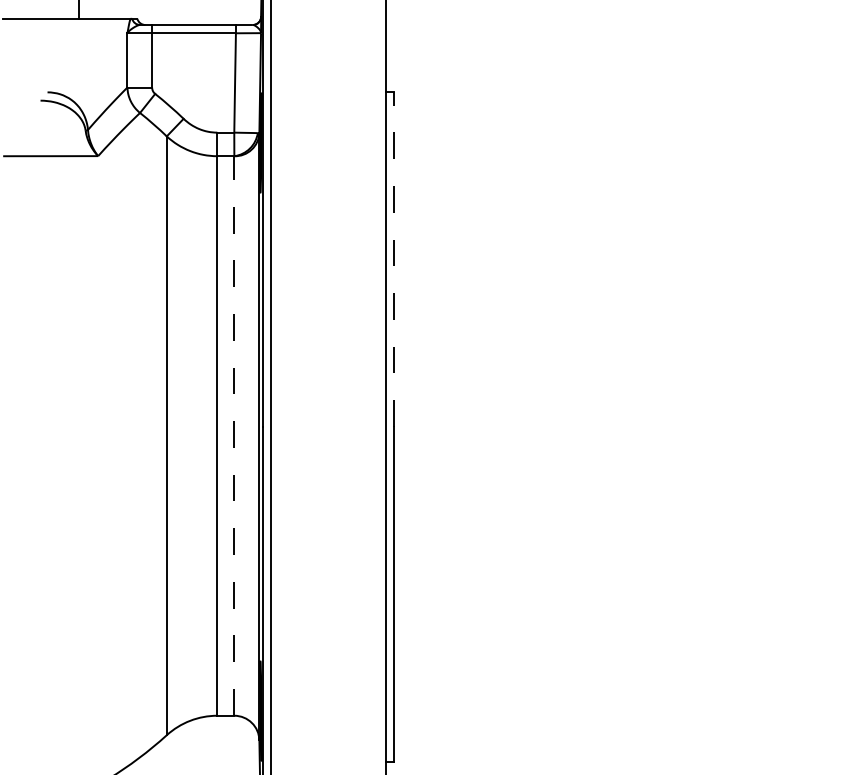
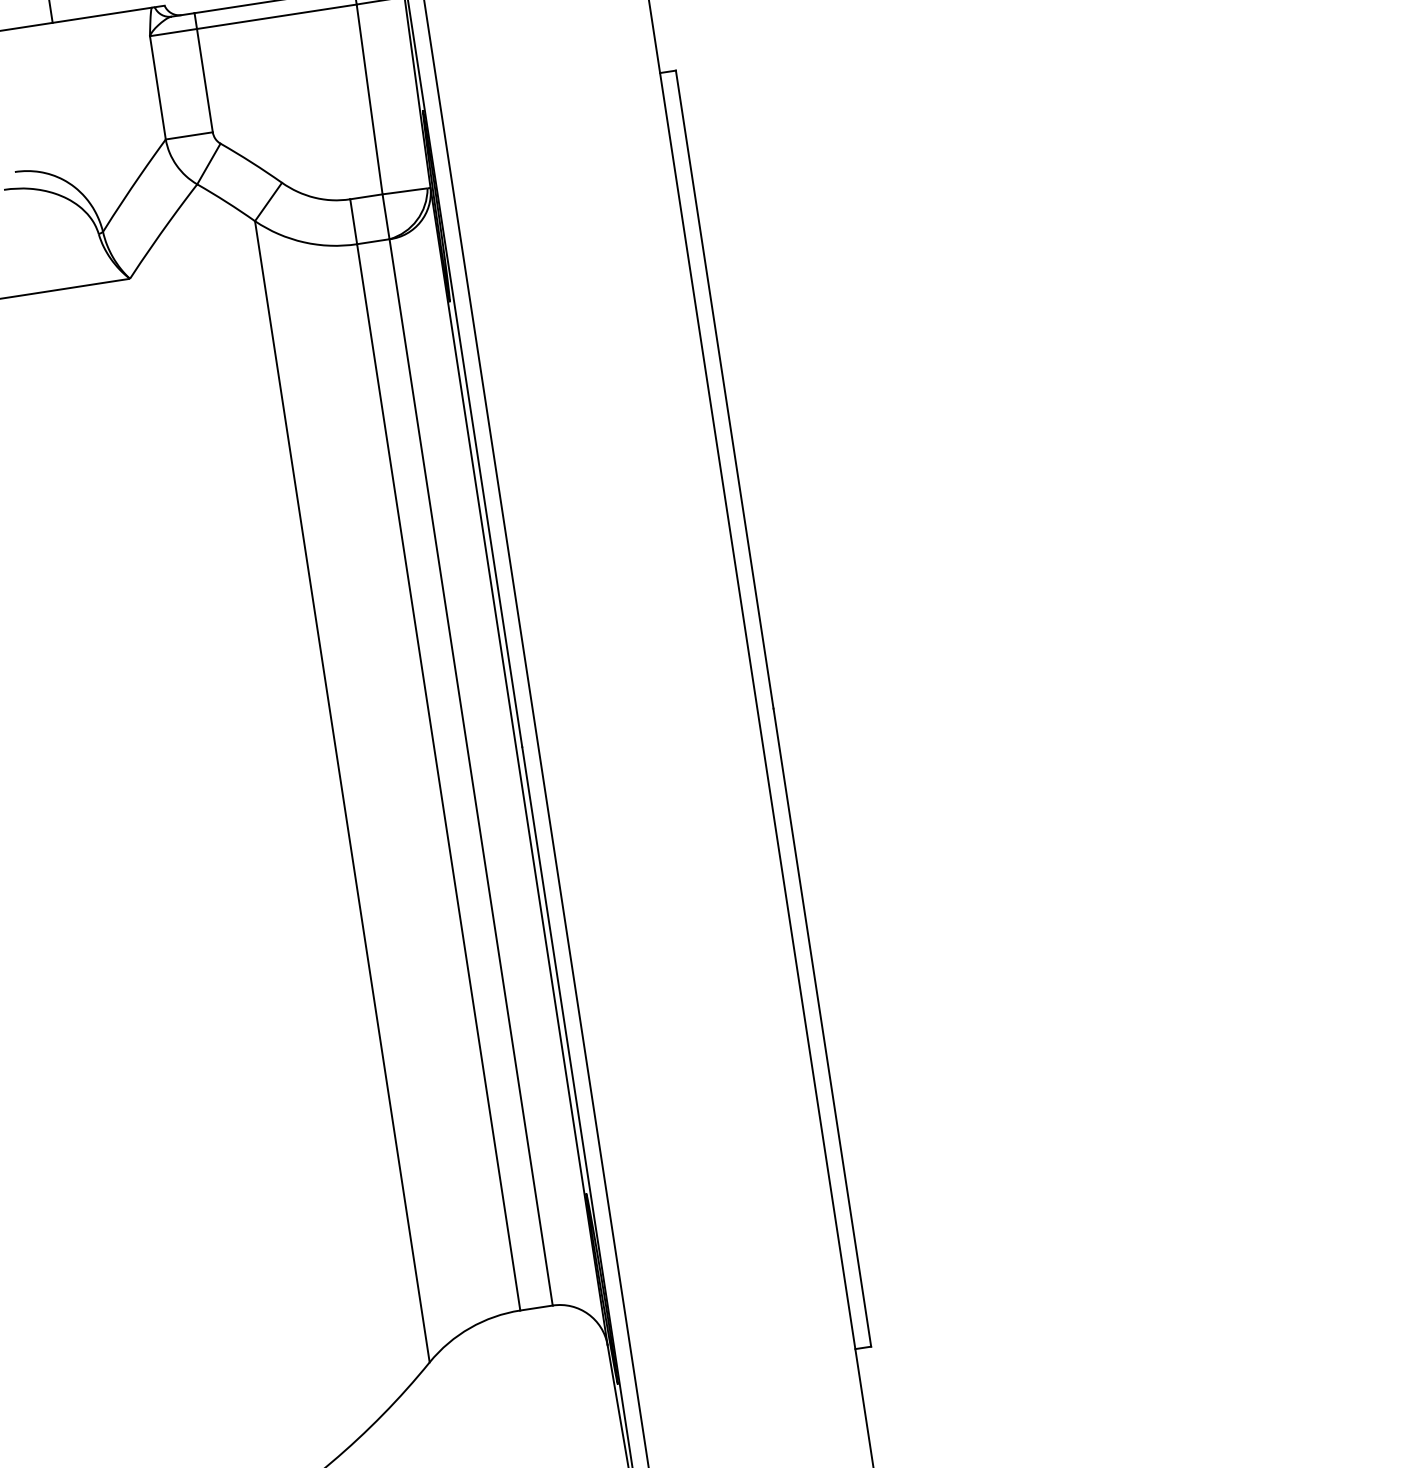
line: (394, 259) -> (724, 389), dashed -> solid
line: (234, 435) -> (471, 771), dashed -> solid

